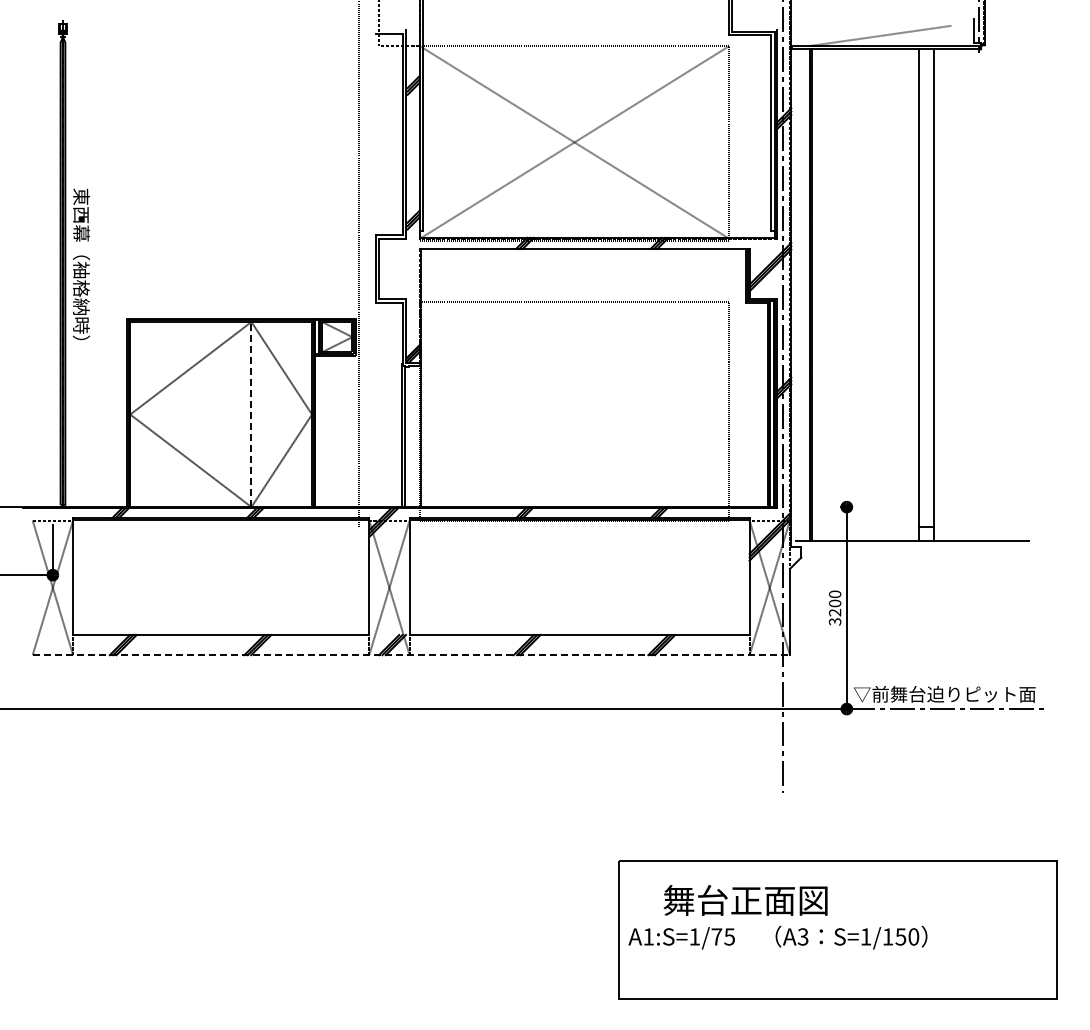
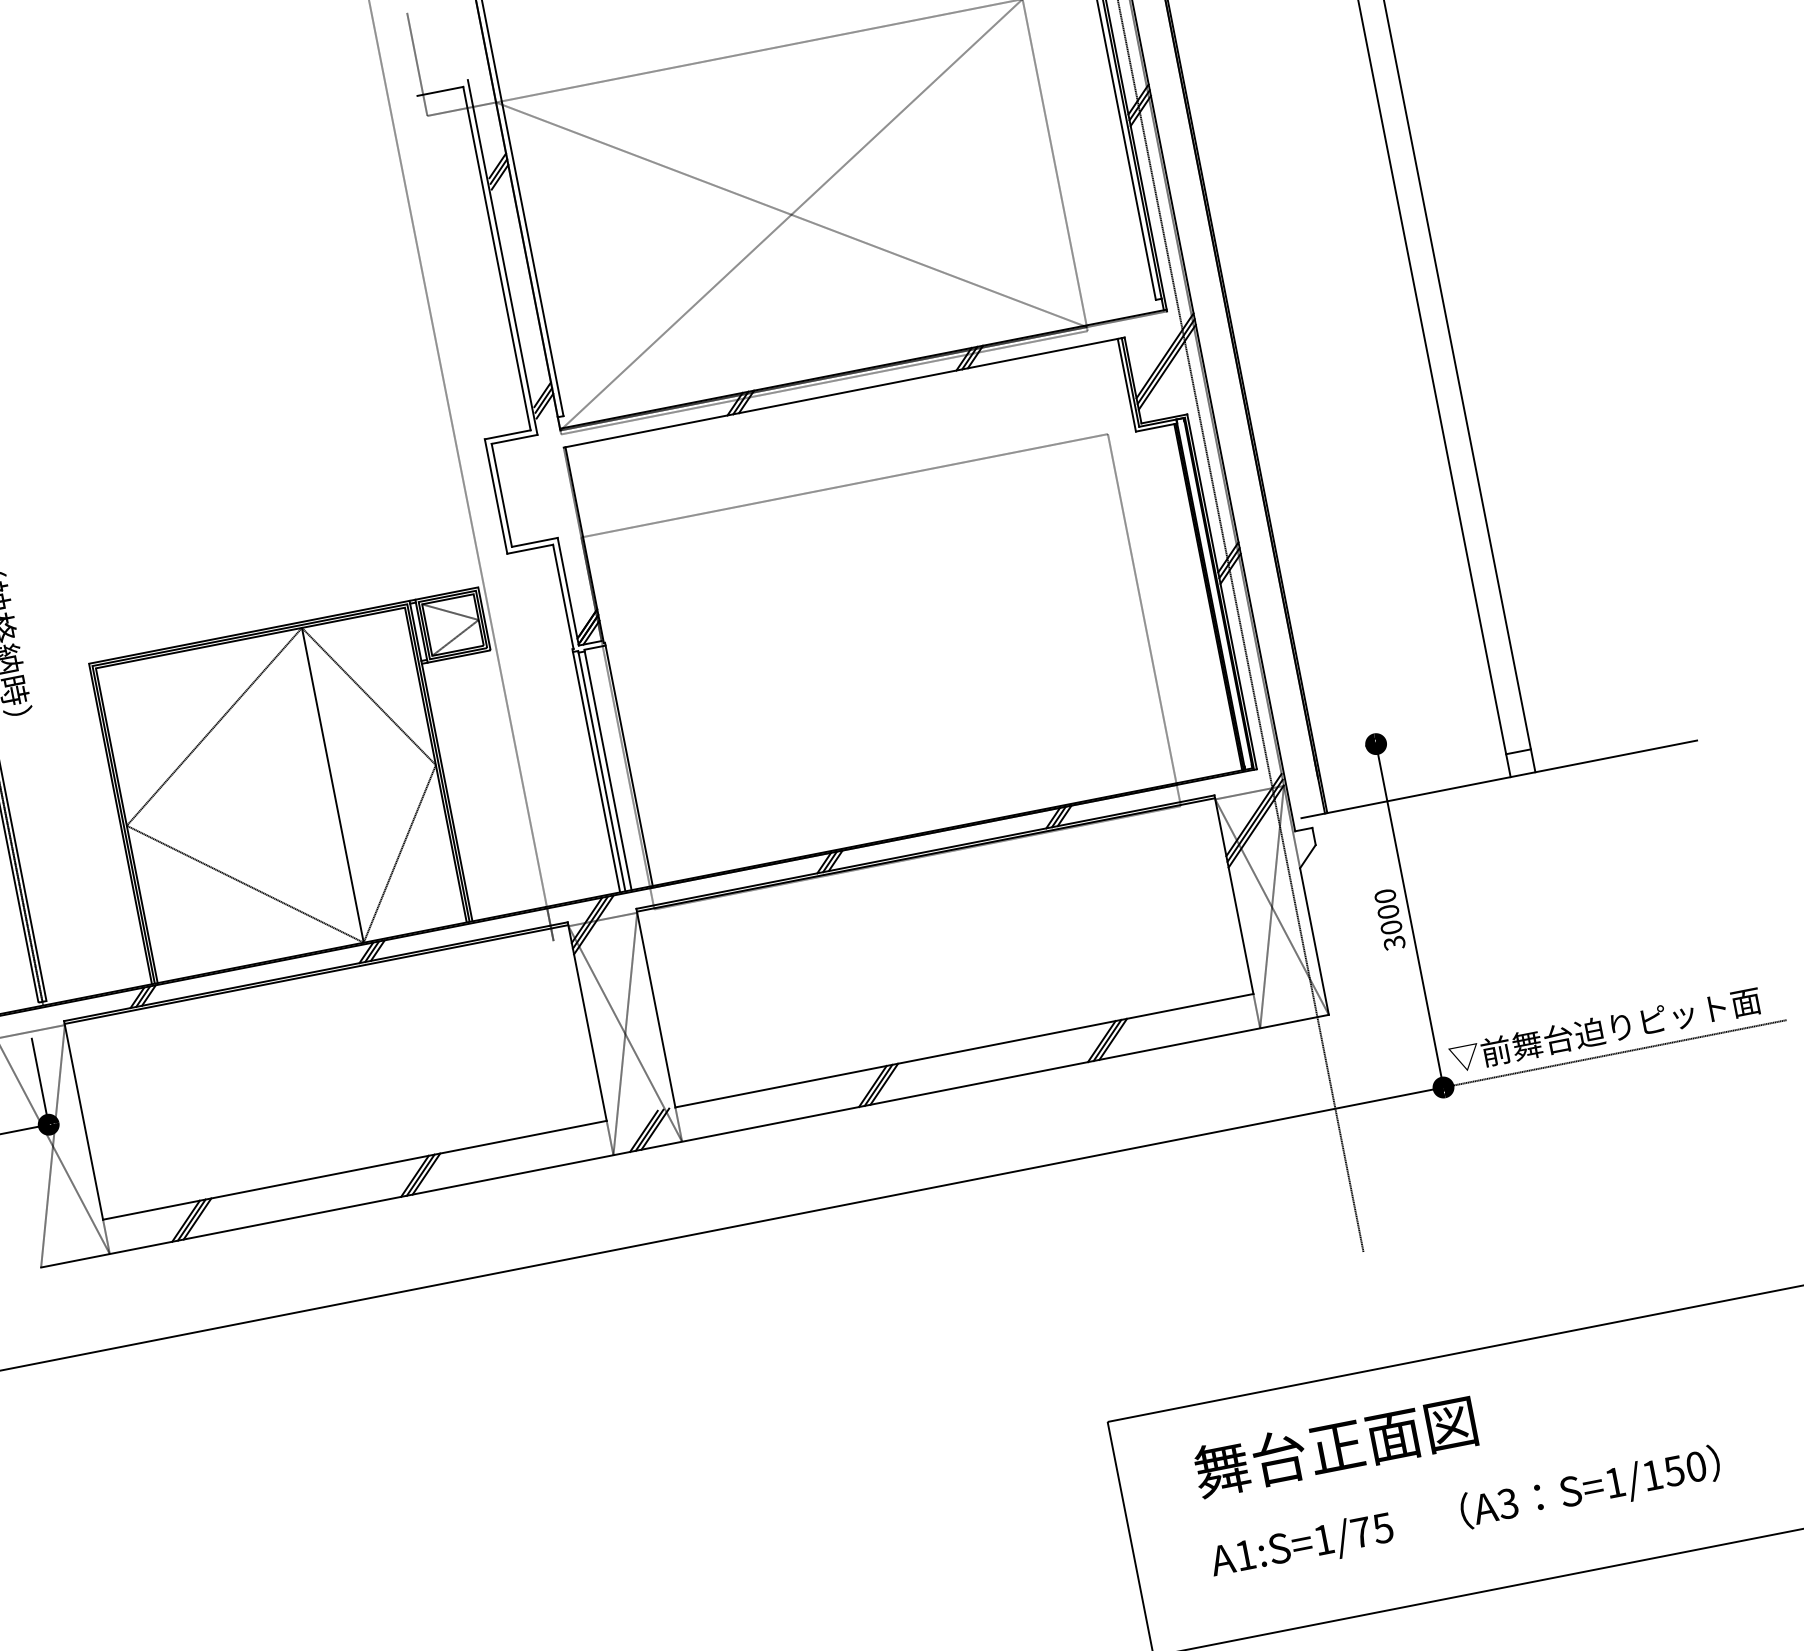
line: (251, 414) -> (332, 785), dashed -> solid
line: (408, 436) -> (607, 770), added
text: (835, 612) -> (1392, 927), 3200 -> 3000
line: (411, 655) -> (685, 1141), dashed -> solid
text: (777, 937) -> (1464, 1513), moved

